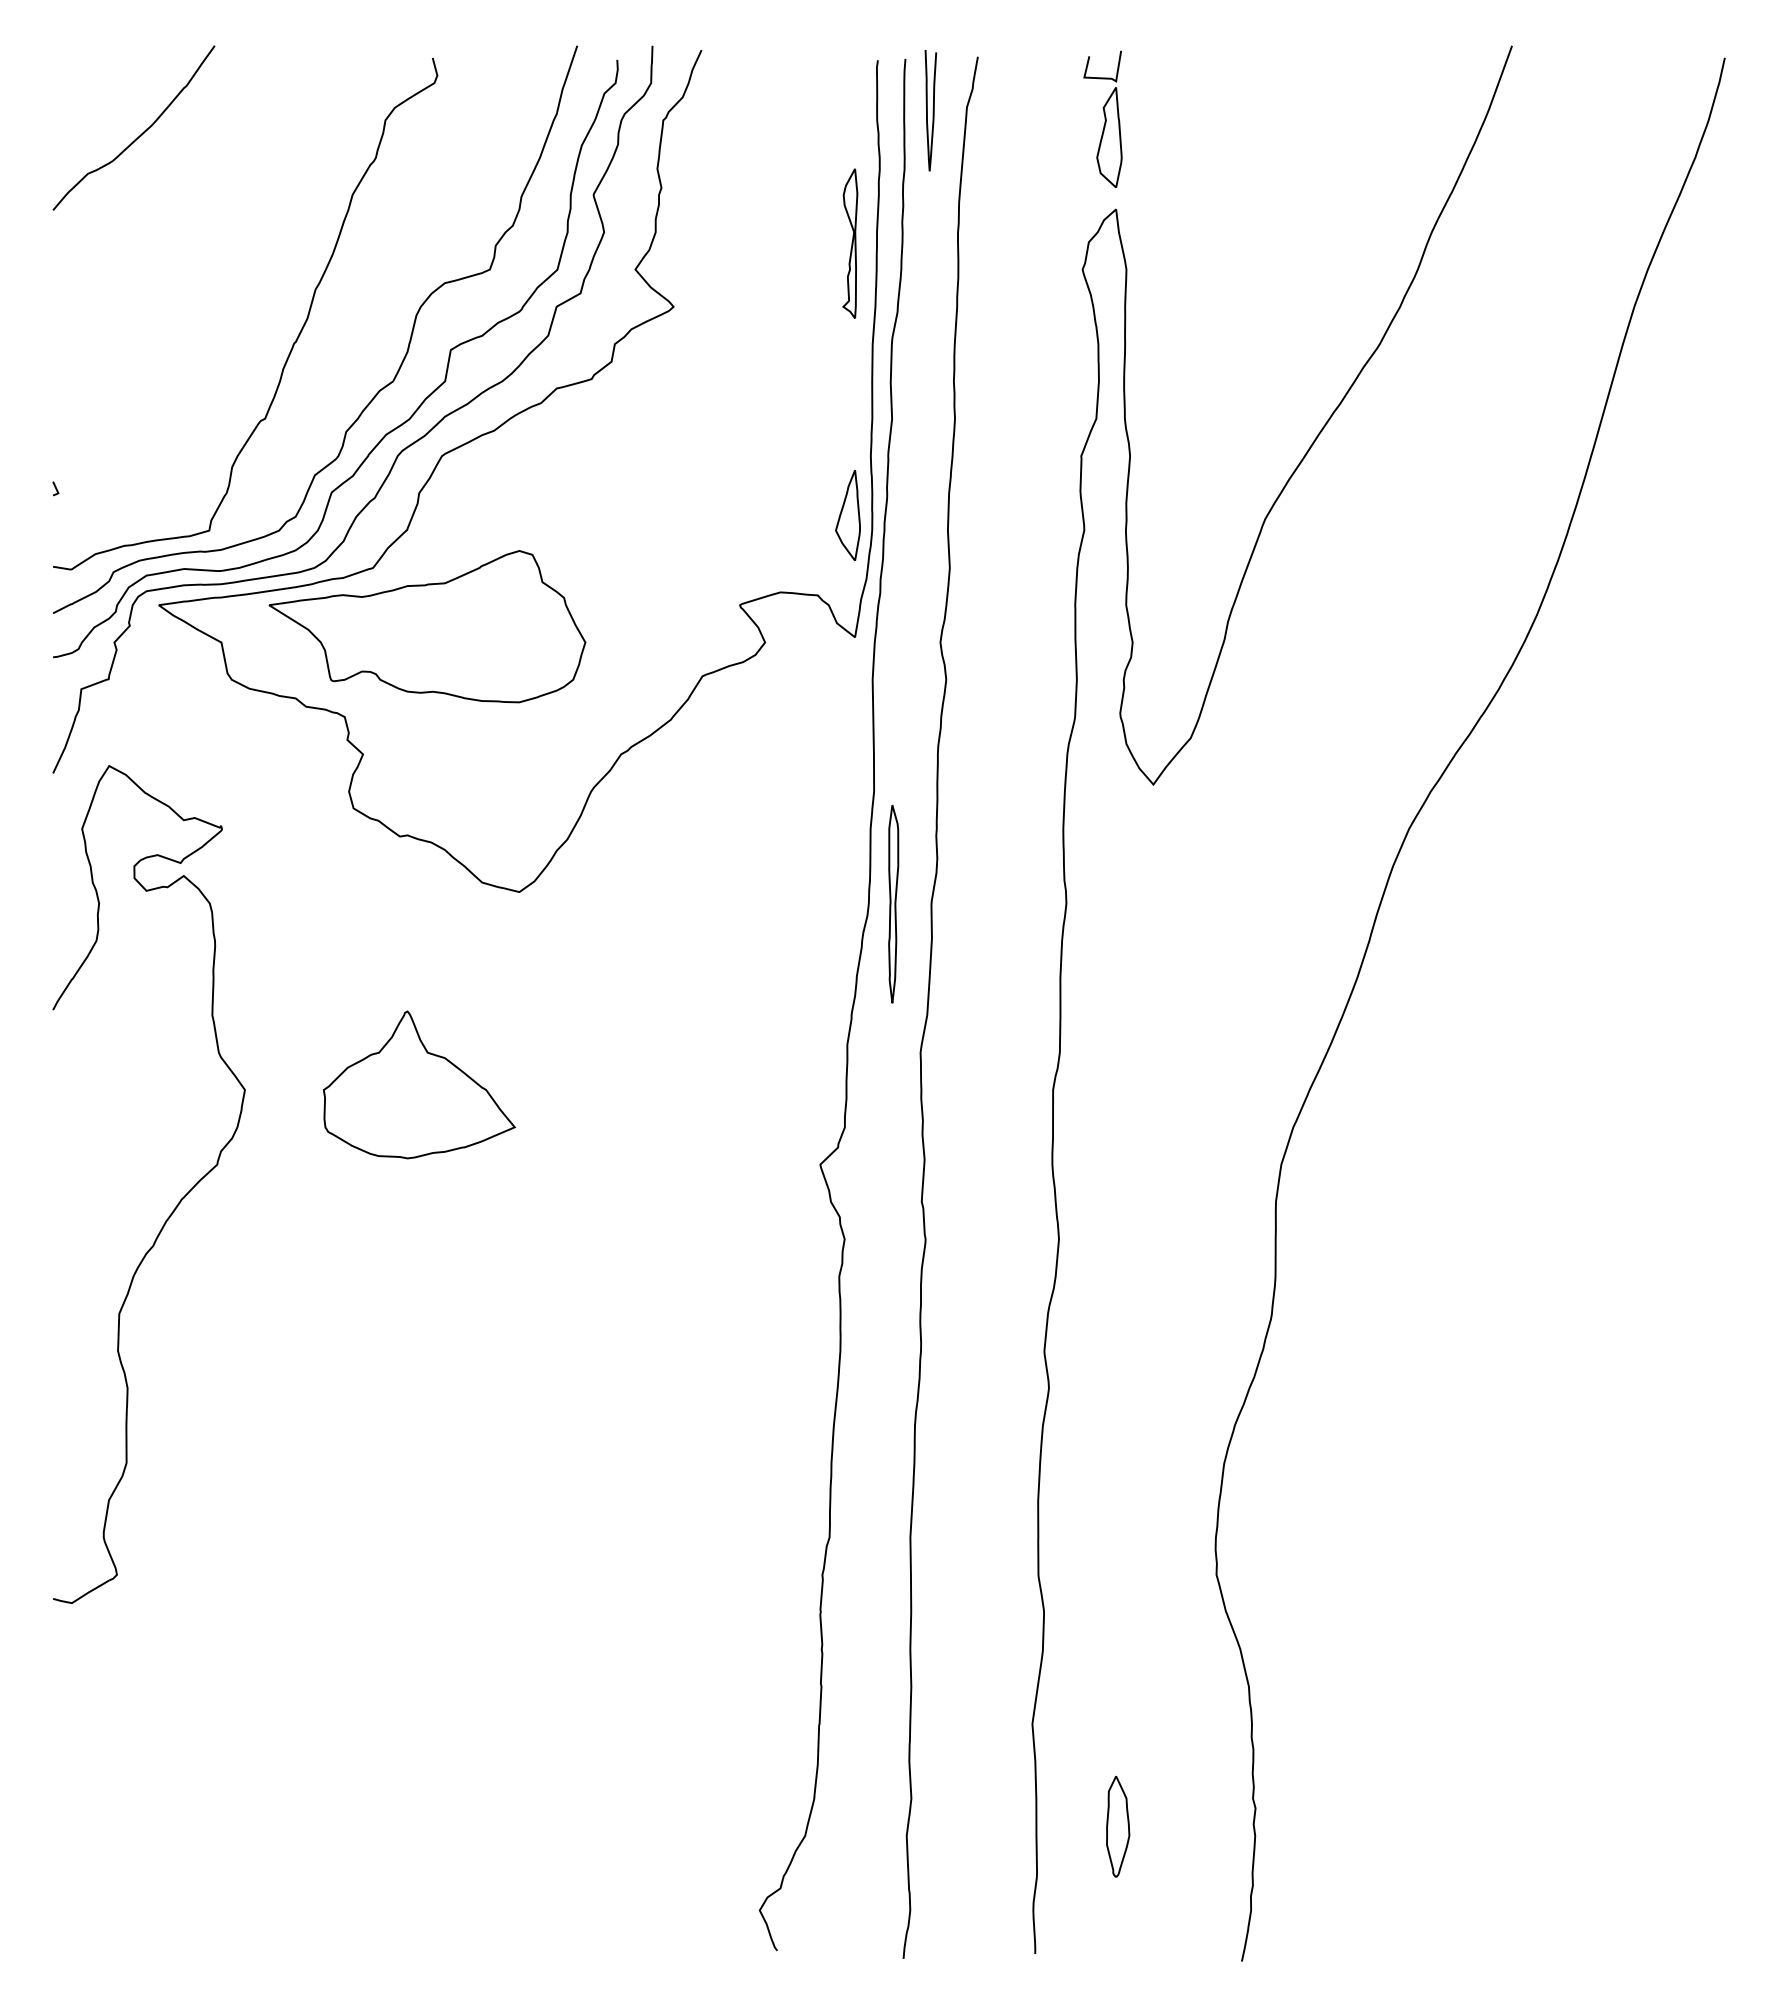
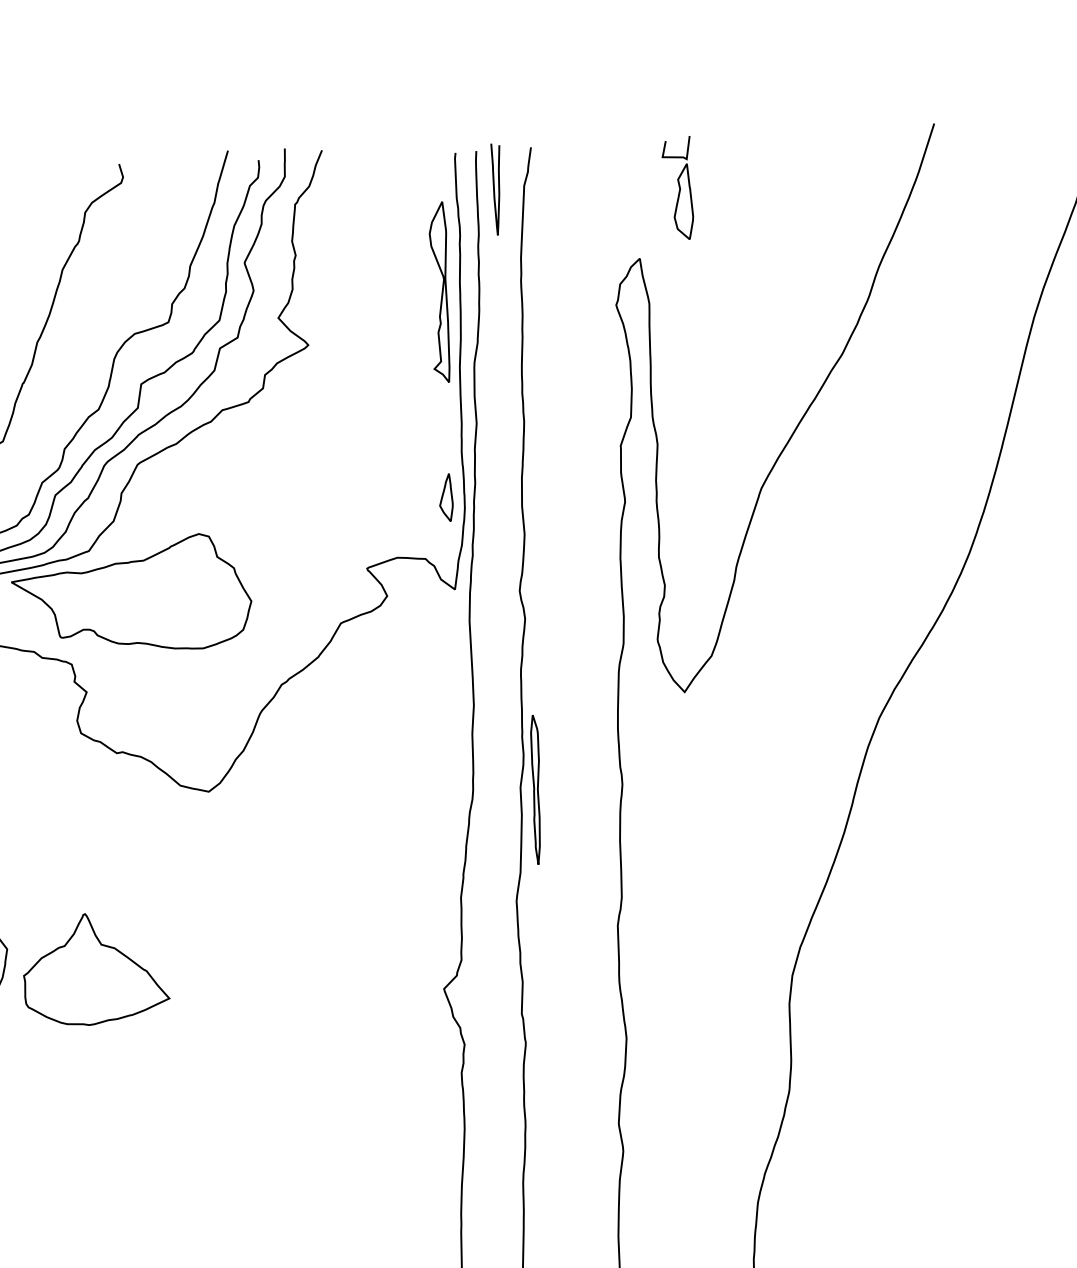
part: (1102, 118) -> (677, 187), moved
part: (850, 243) -> (440, 292), size x1.6
part: (847, 515) -> (445, 497), size x0.7
part: (893, 904) -> (536, 790), moved
part: (419, 1084) -> (96, 968), moved

